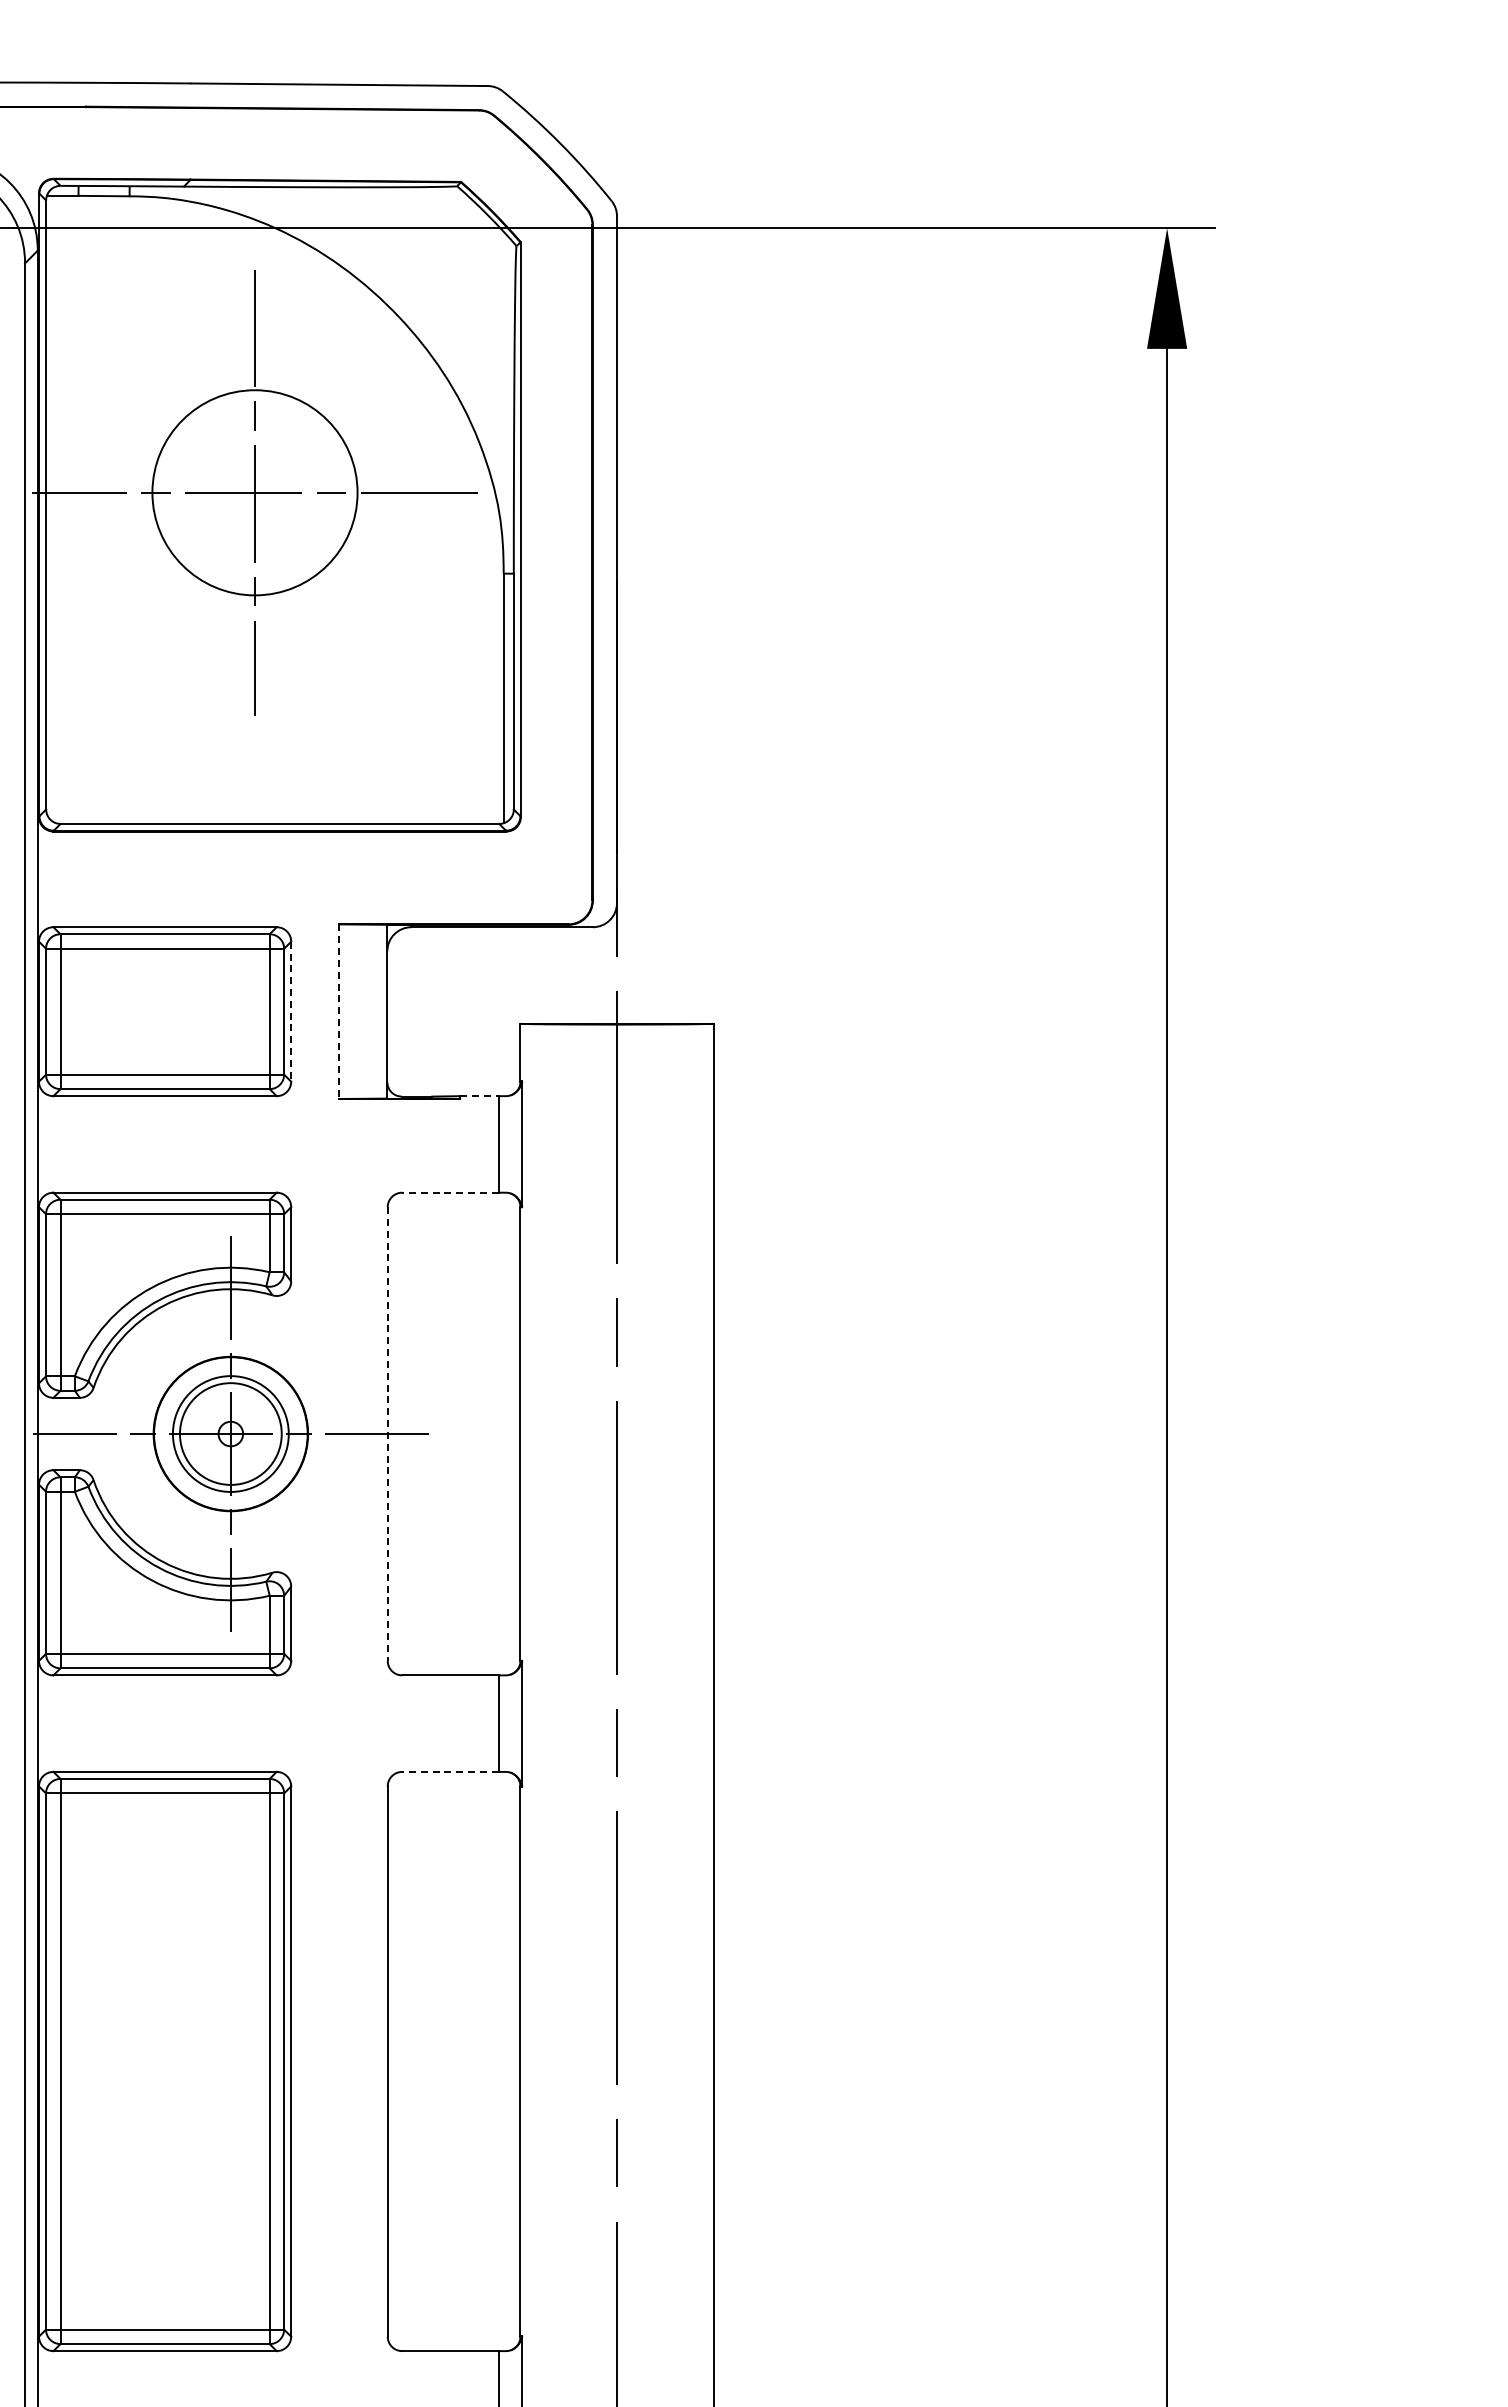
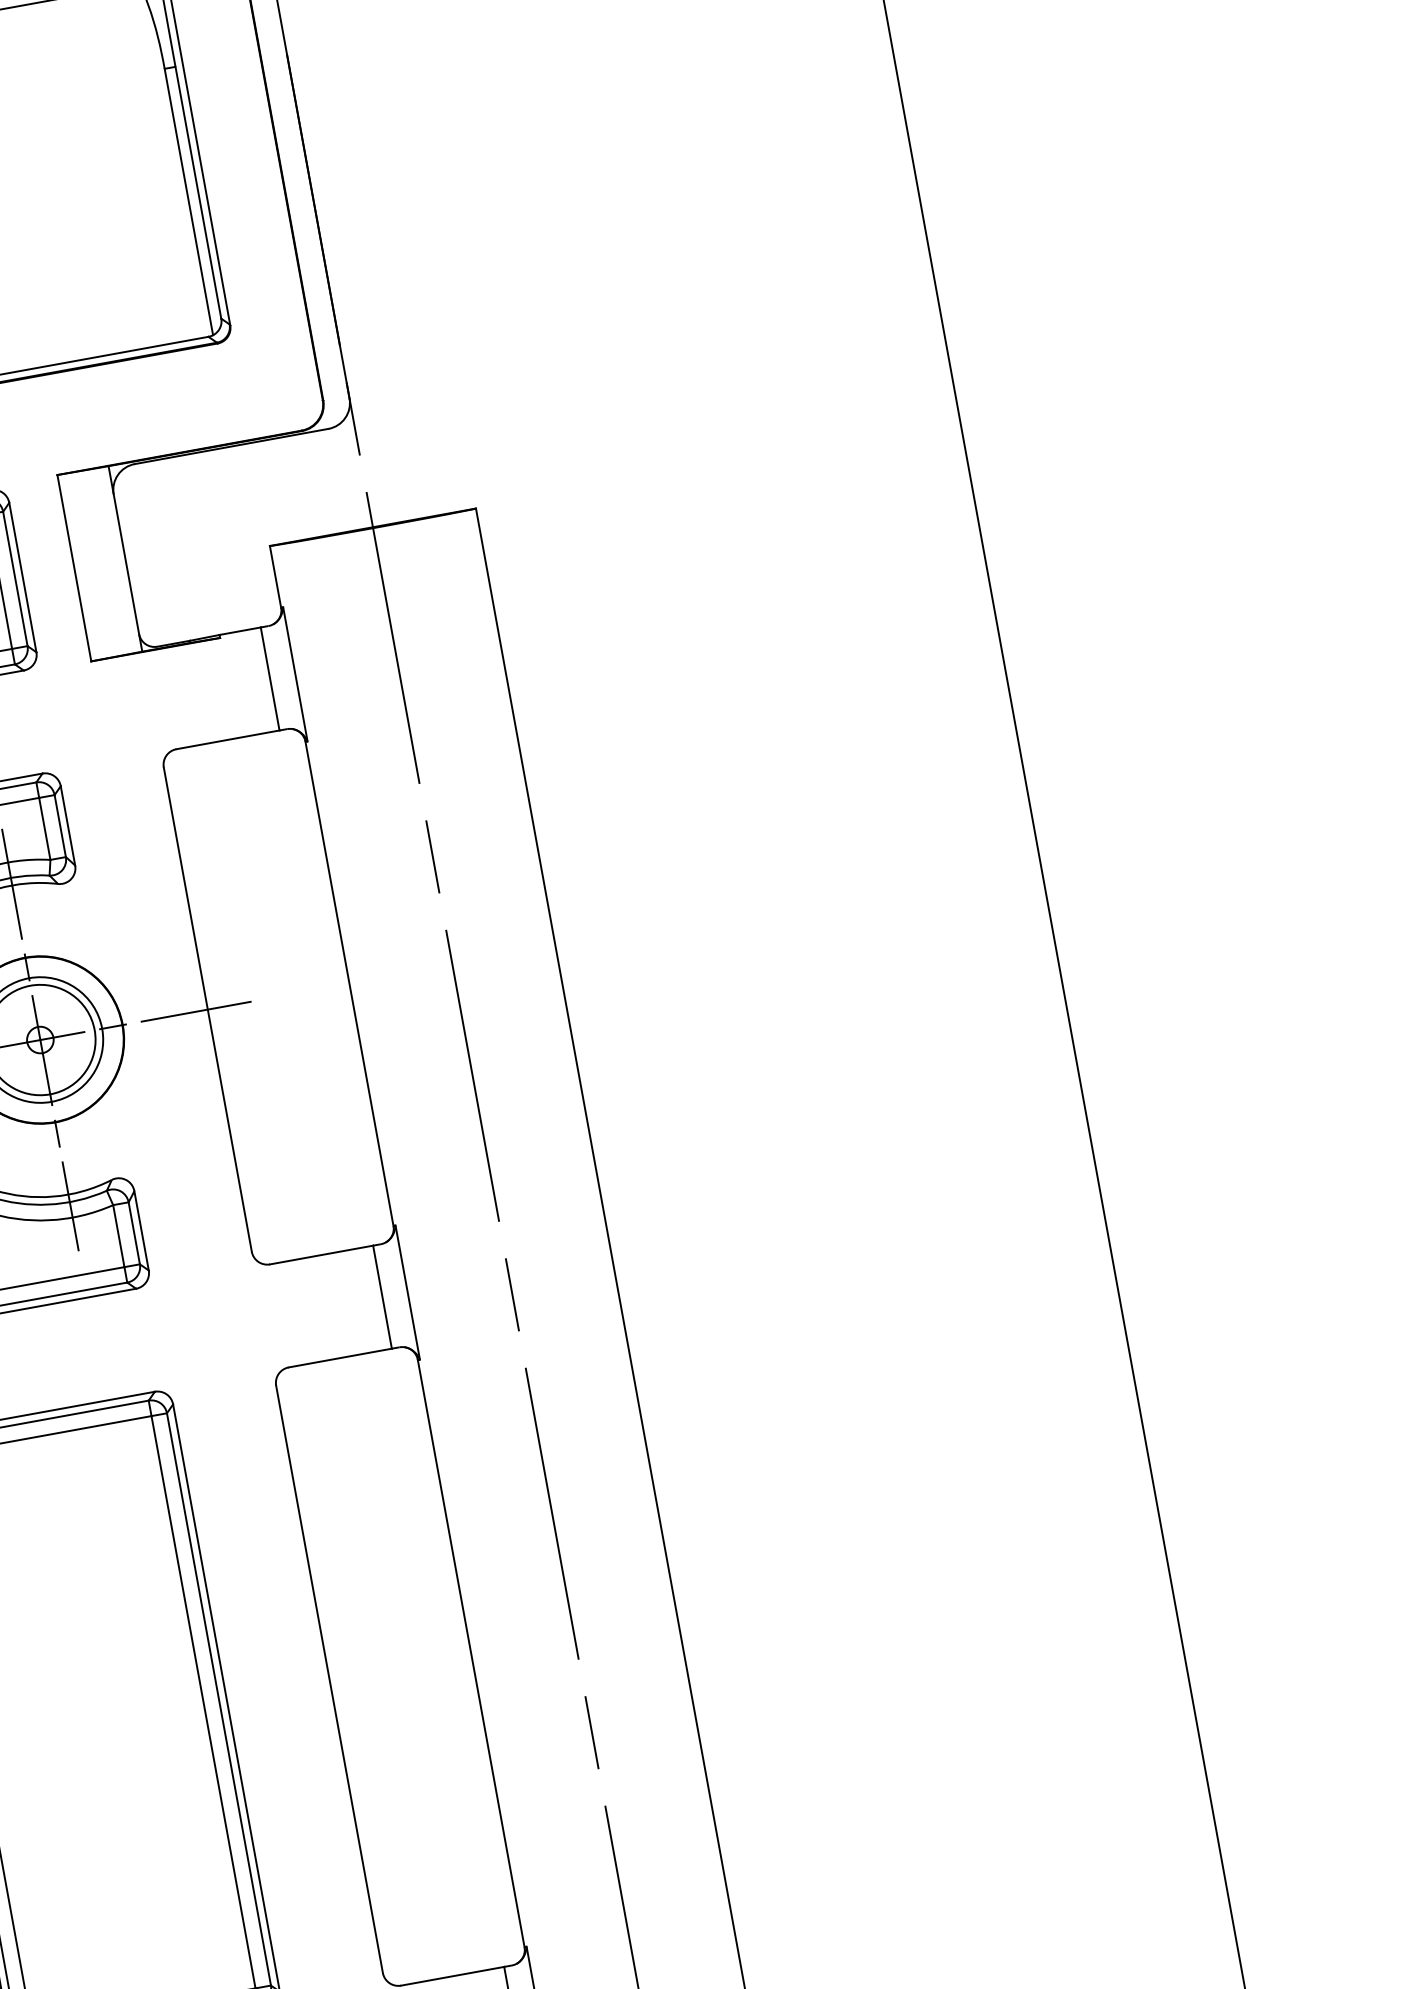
line: (291, 1011) -> (23, 577), dashed -> solid
line: (339, 1012) -> (74, 569), dashed -> solid
line: (479, 1096) -> (240, 631), dashed -> solid
line: (450, 1192) -> (227, 739), dashed -> solid
line: (387, 1434) -> (207, 1010), dashed -> solid
line: (450, 1771) -> (340, 1357), dashed -> solid

